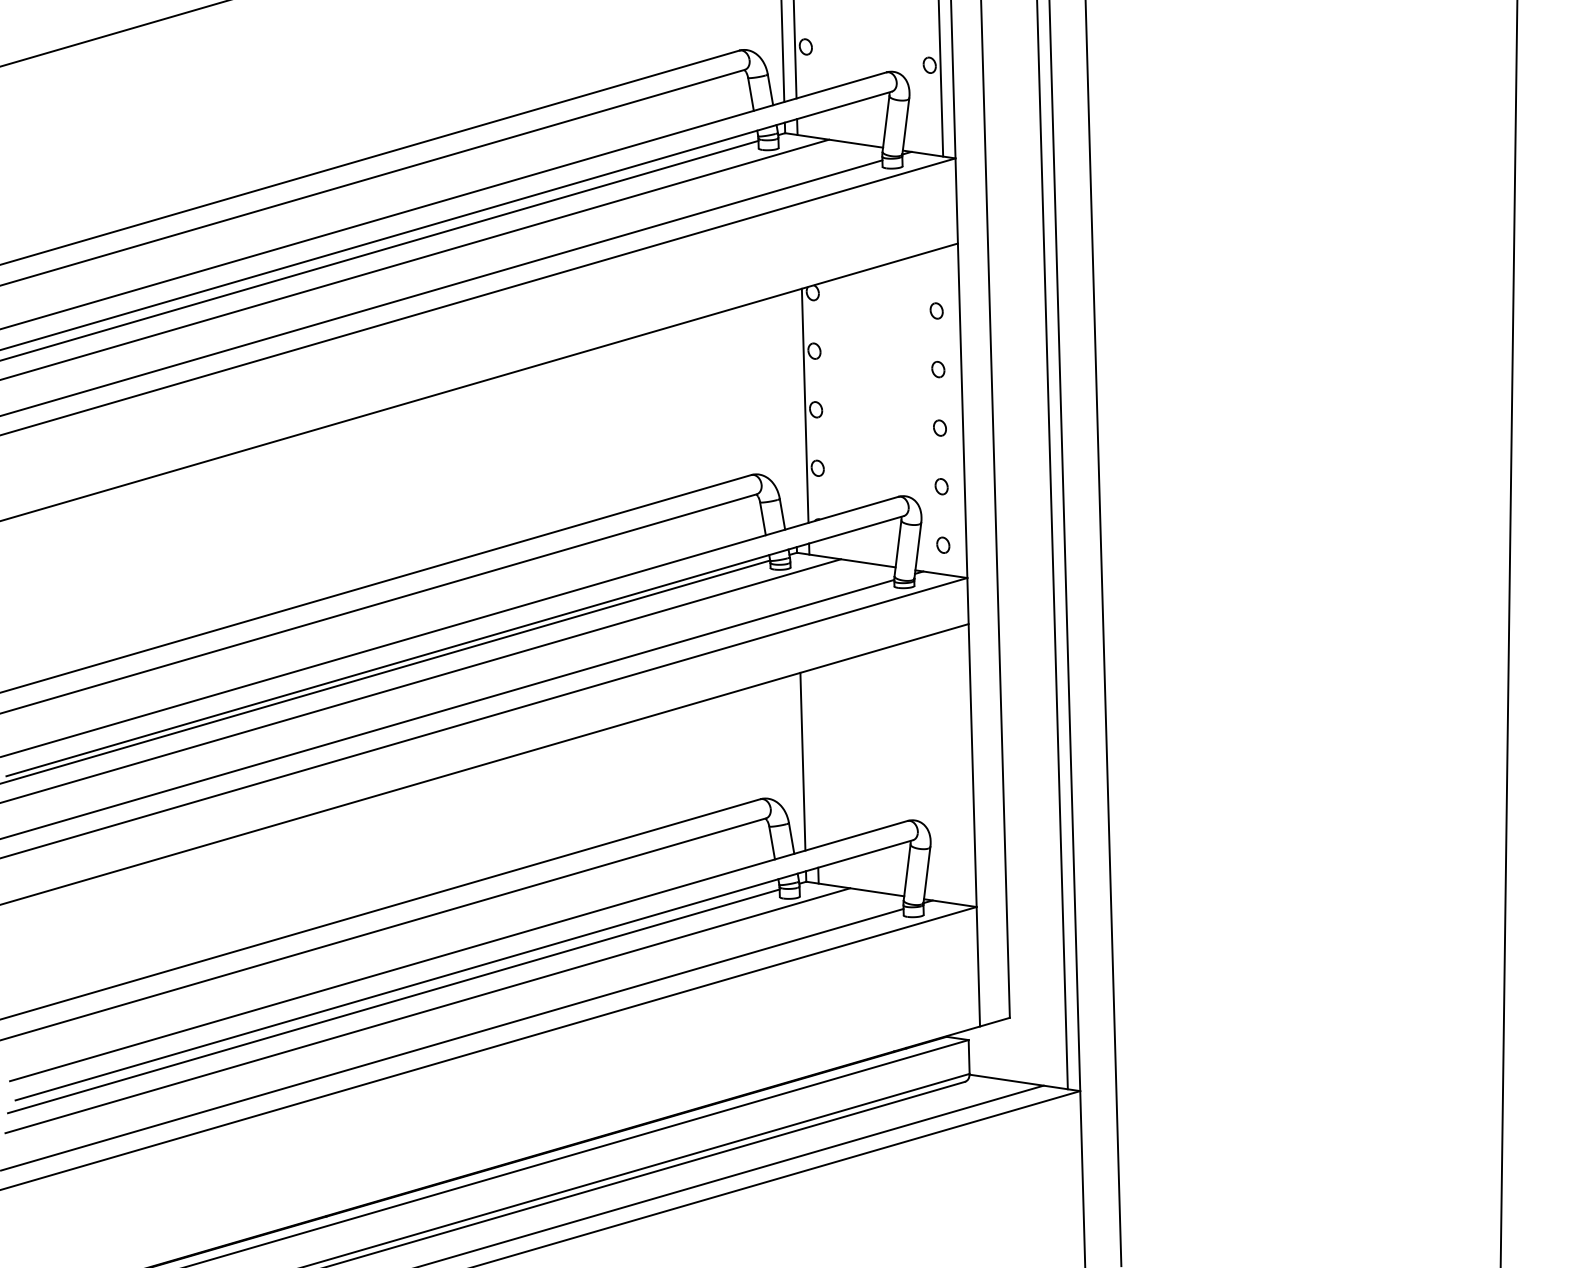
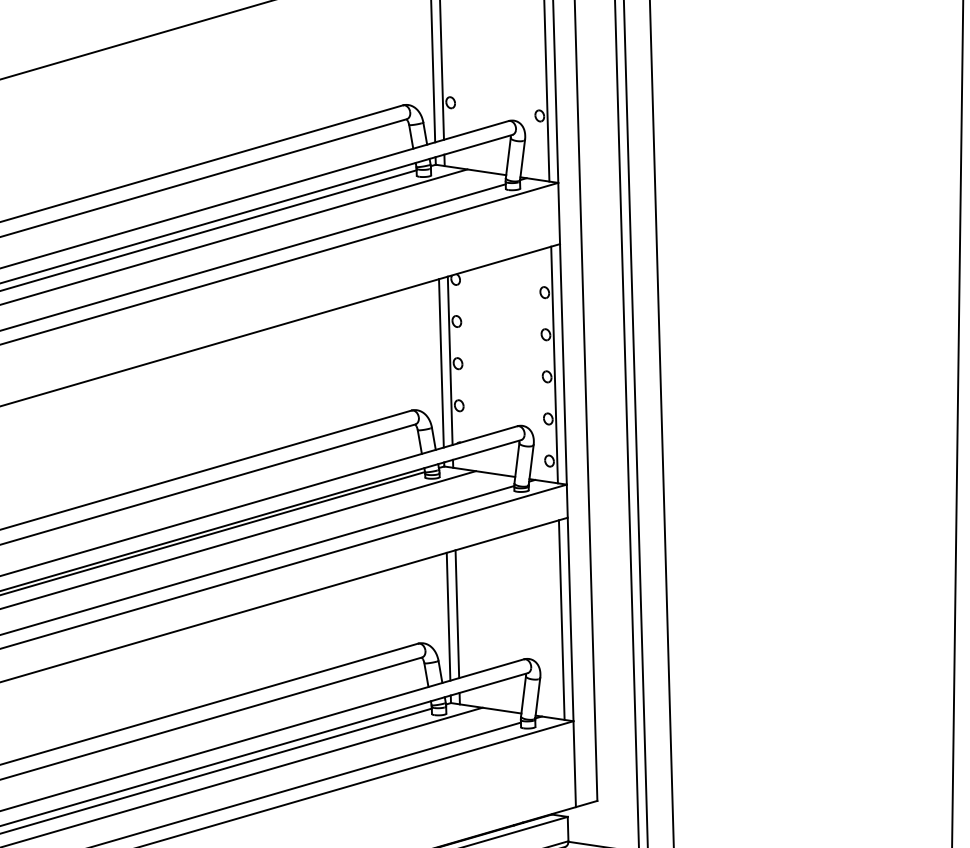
line: (792, 409) -> (441, 363), added
line: (949, 411) -> (553, 364), added
line: (814, 758) -> (456, 614), added
line: (960, 766) -> (561, 620), added

